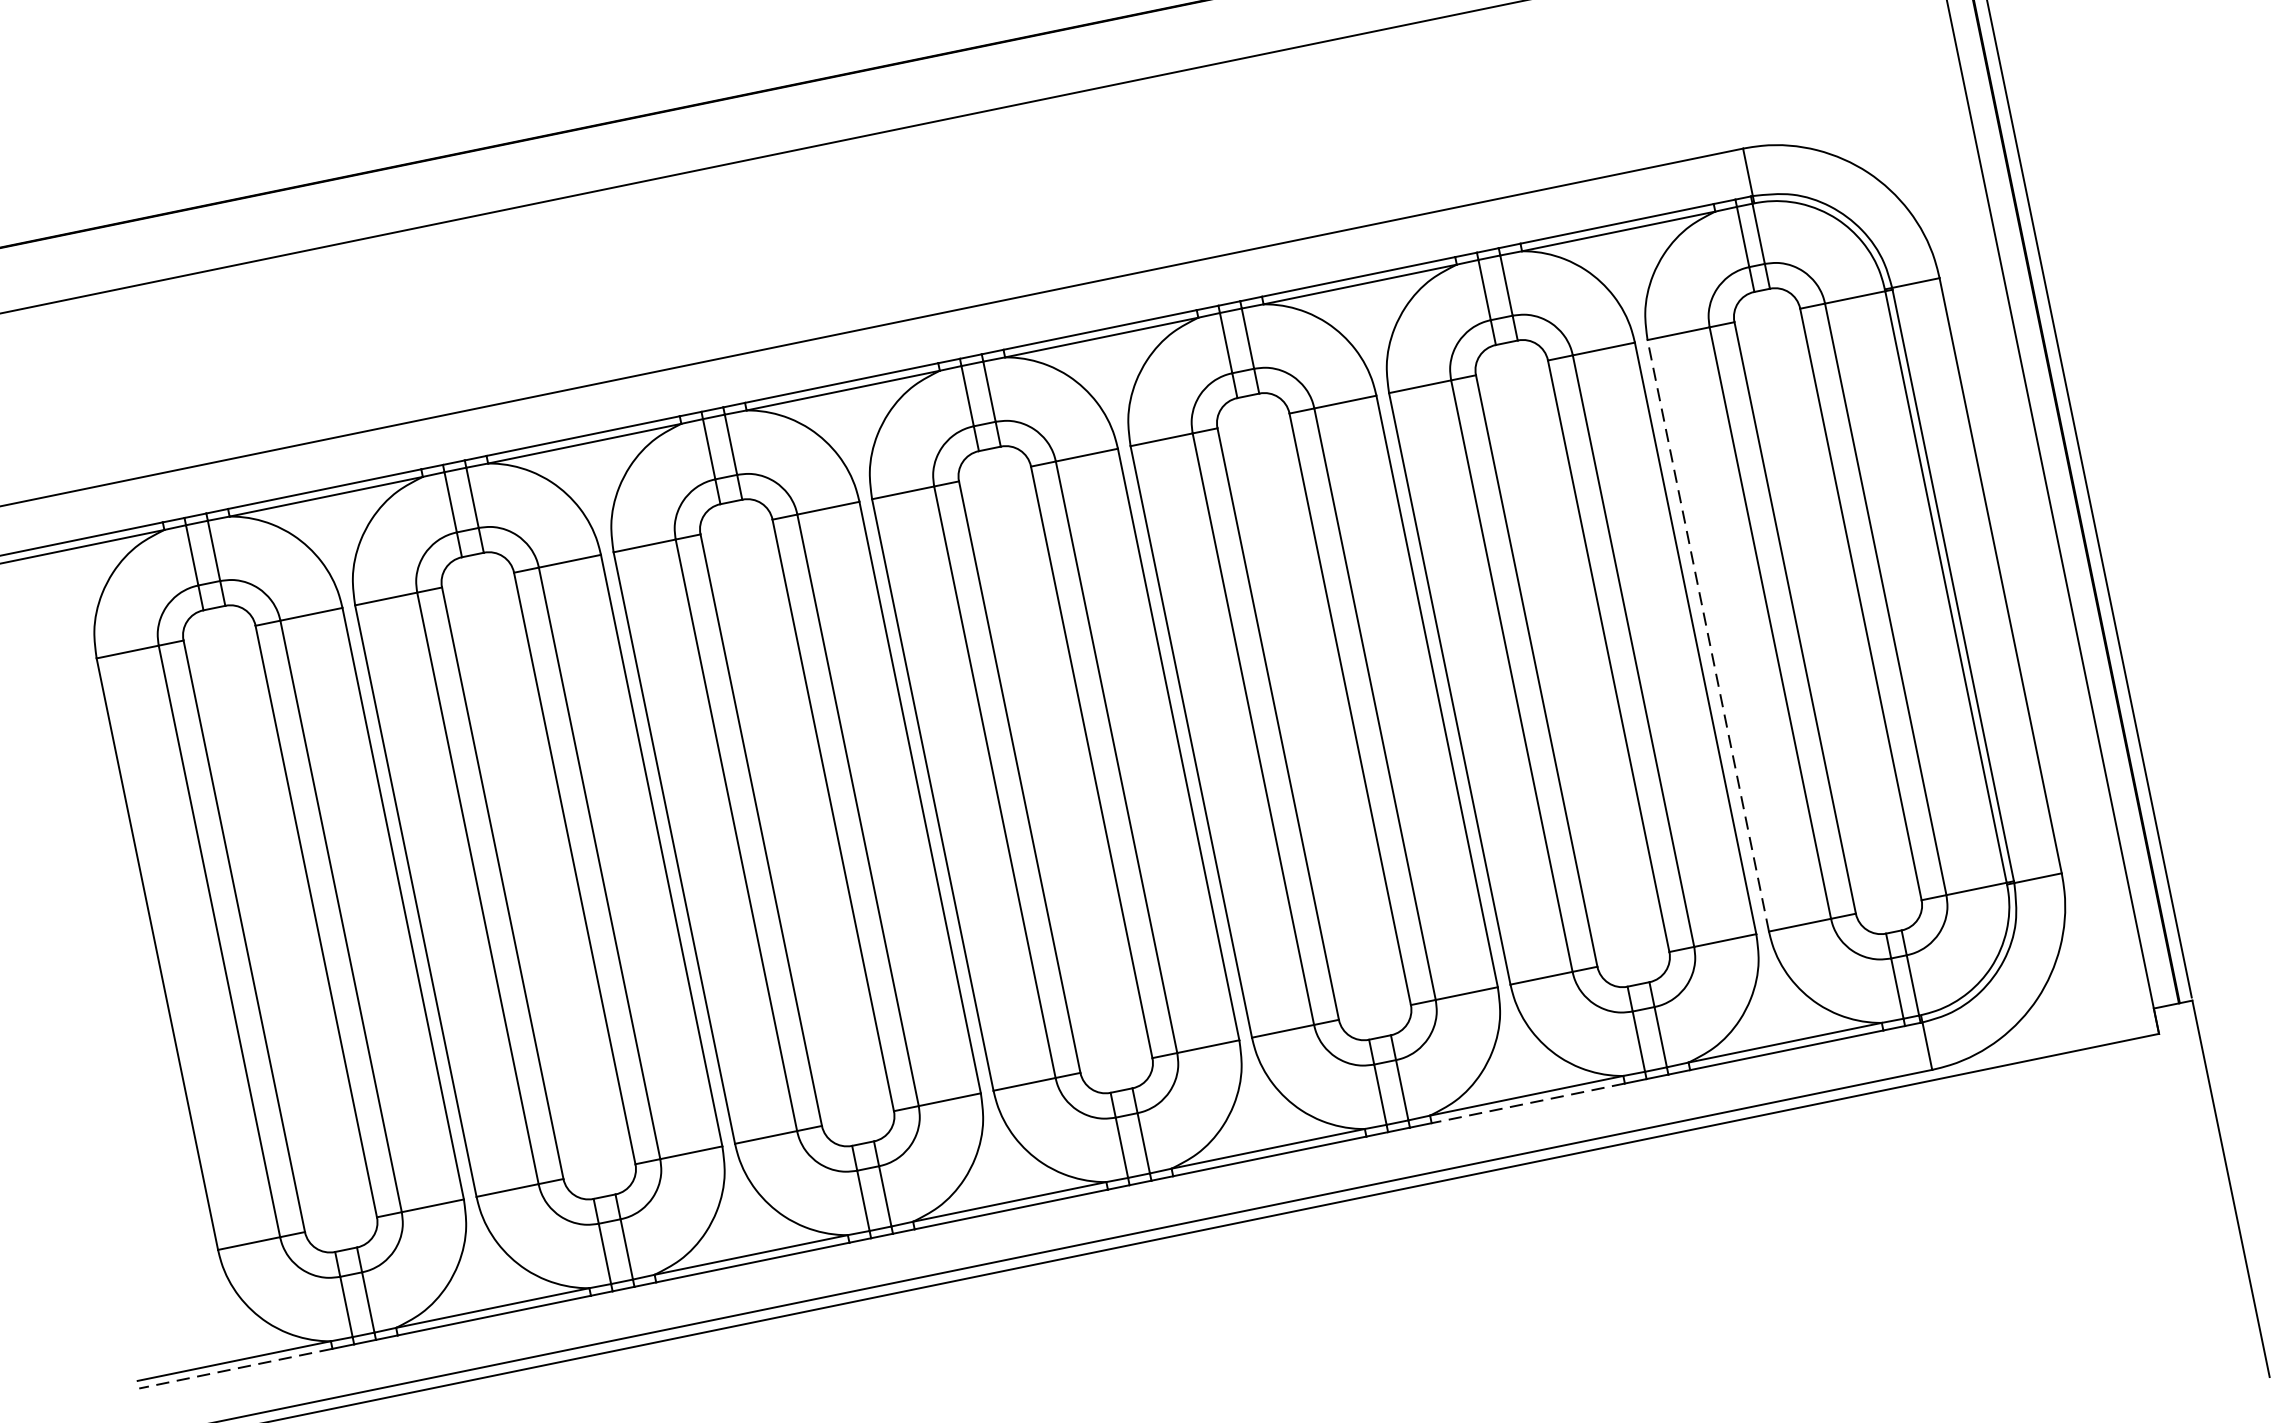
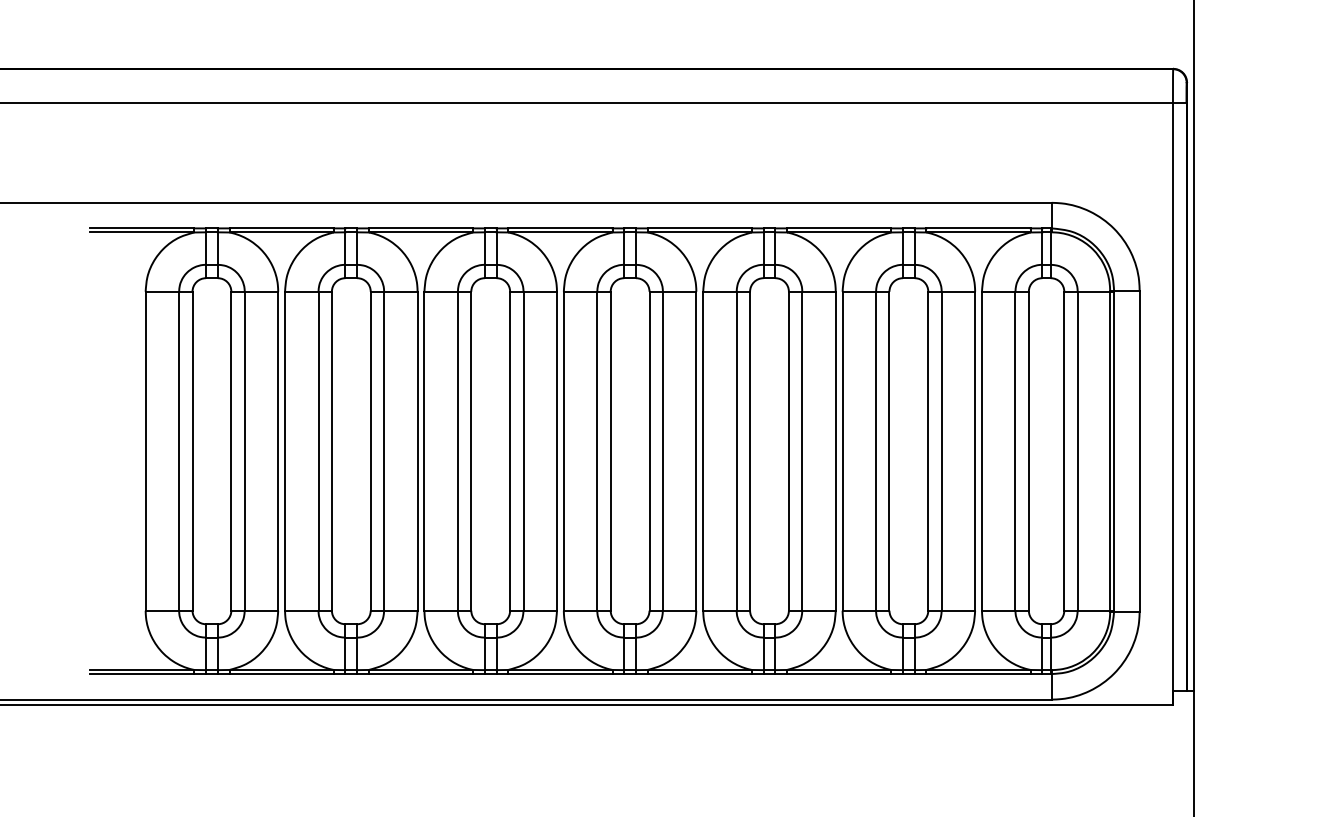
line: (1707, 634) -> (981, 450), dashed -> solid
line: (1527, 1104) -> (838, 674), dashed -> solid
line: (234, 1369) -> (141, 674), dashed -> solid

